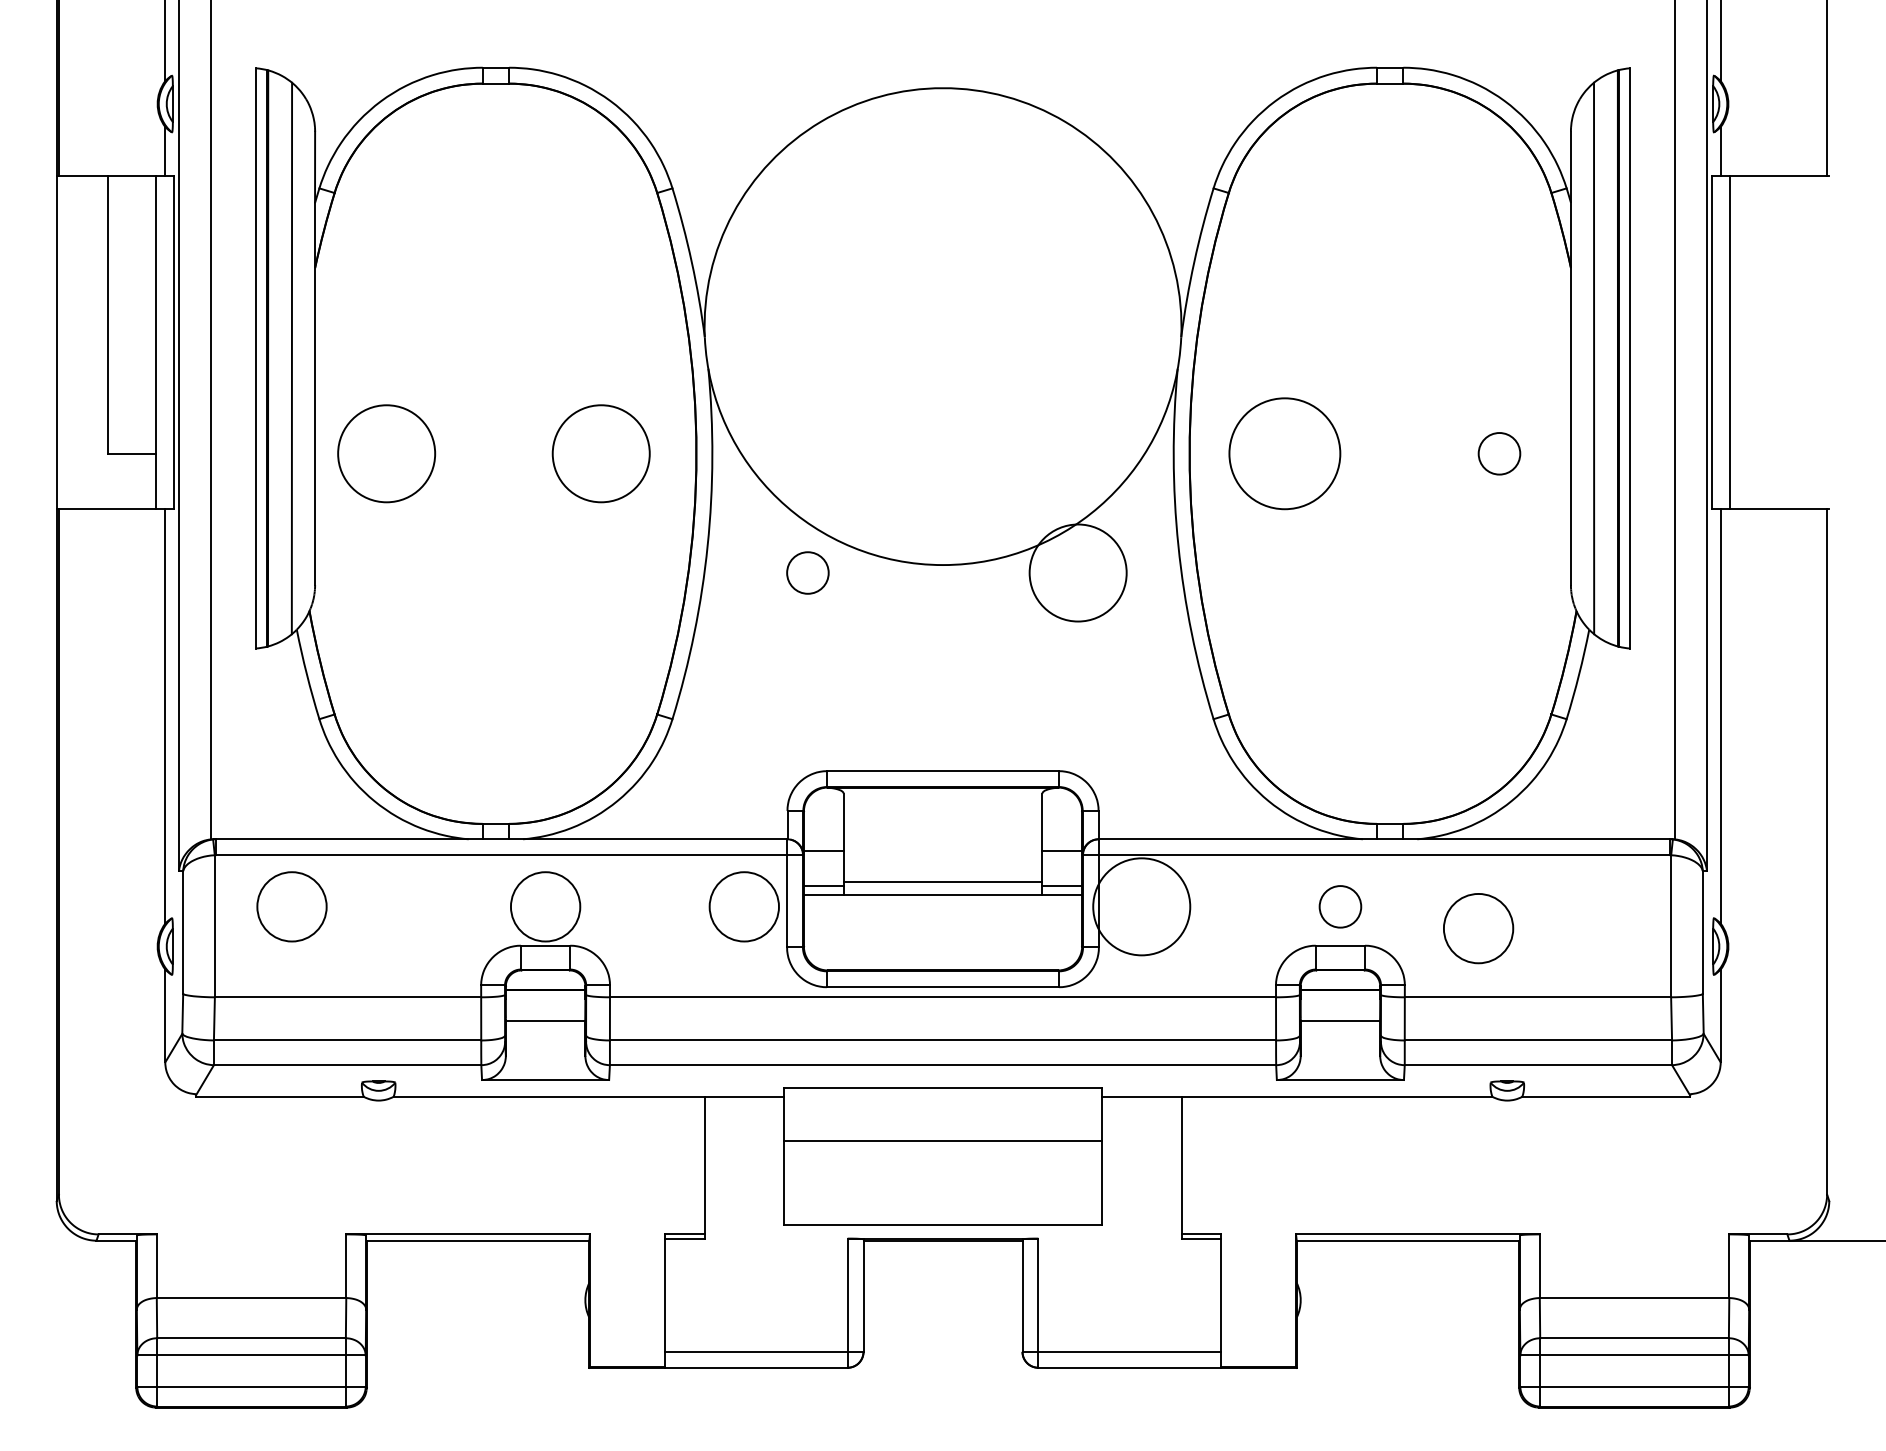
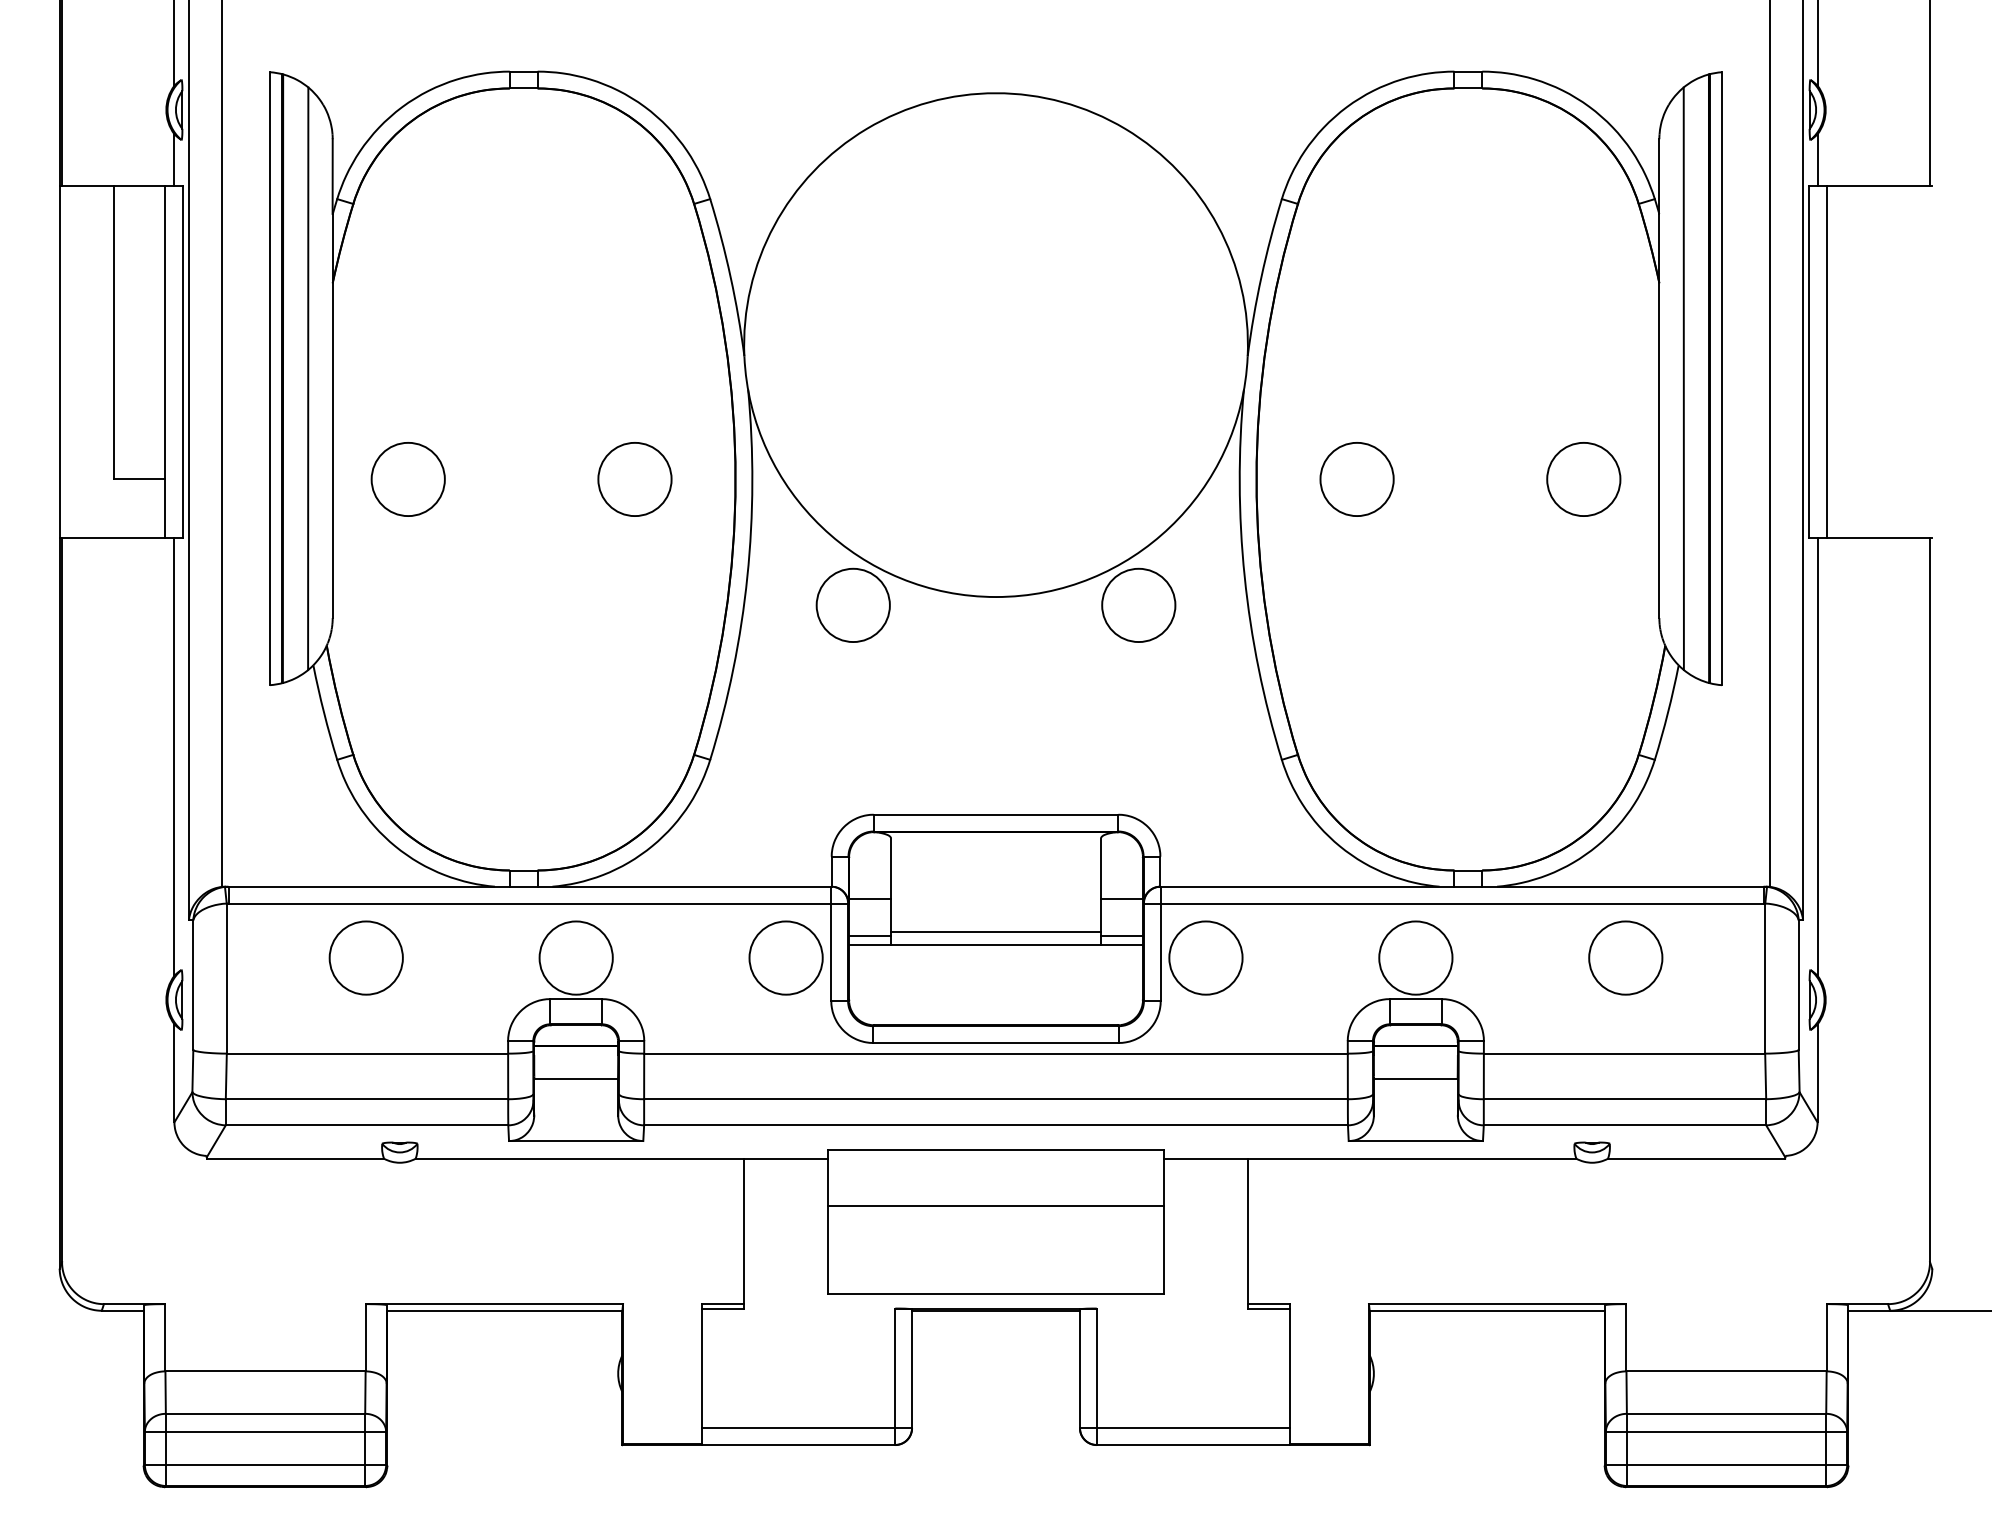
circle: (385, 453) -> (407, 479), size x0.71
circle: (600, 453) -> (634, 479), size x0.71
circle: (1284, 453) -> (1356, 479), size x0.62
circle: (1499, 453) -> (1583, 479), size x1.67
circle: (807, 573) -> (852, 605), size x1.67
circle: (1077, 573) -> (1138, 605), size x0.71
circle: (291, 906) -> (365, 957), moved
circle: (1141, 906) -> (1205, 957), size x0.71
circle: (1340, 906) -> (1415, 957), size x1.67
circle: (1478, 928) -> (1625, 957), moved

